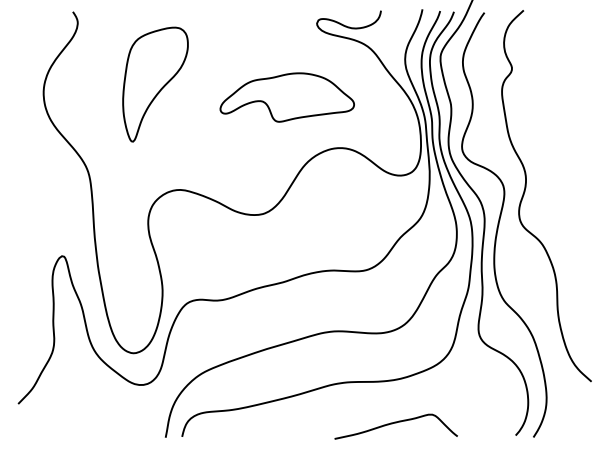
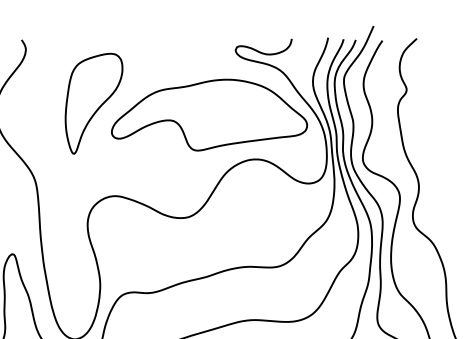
part: (287, 97) -> (209, 115), size x1.67

